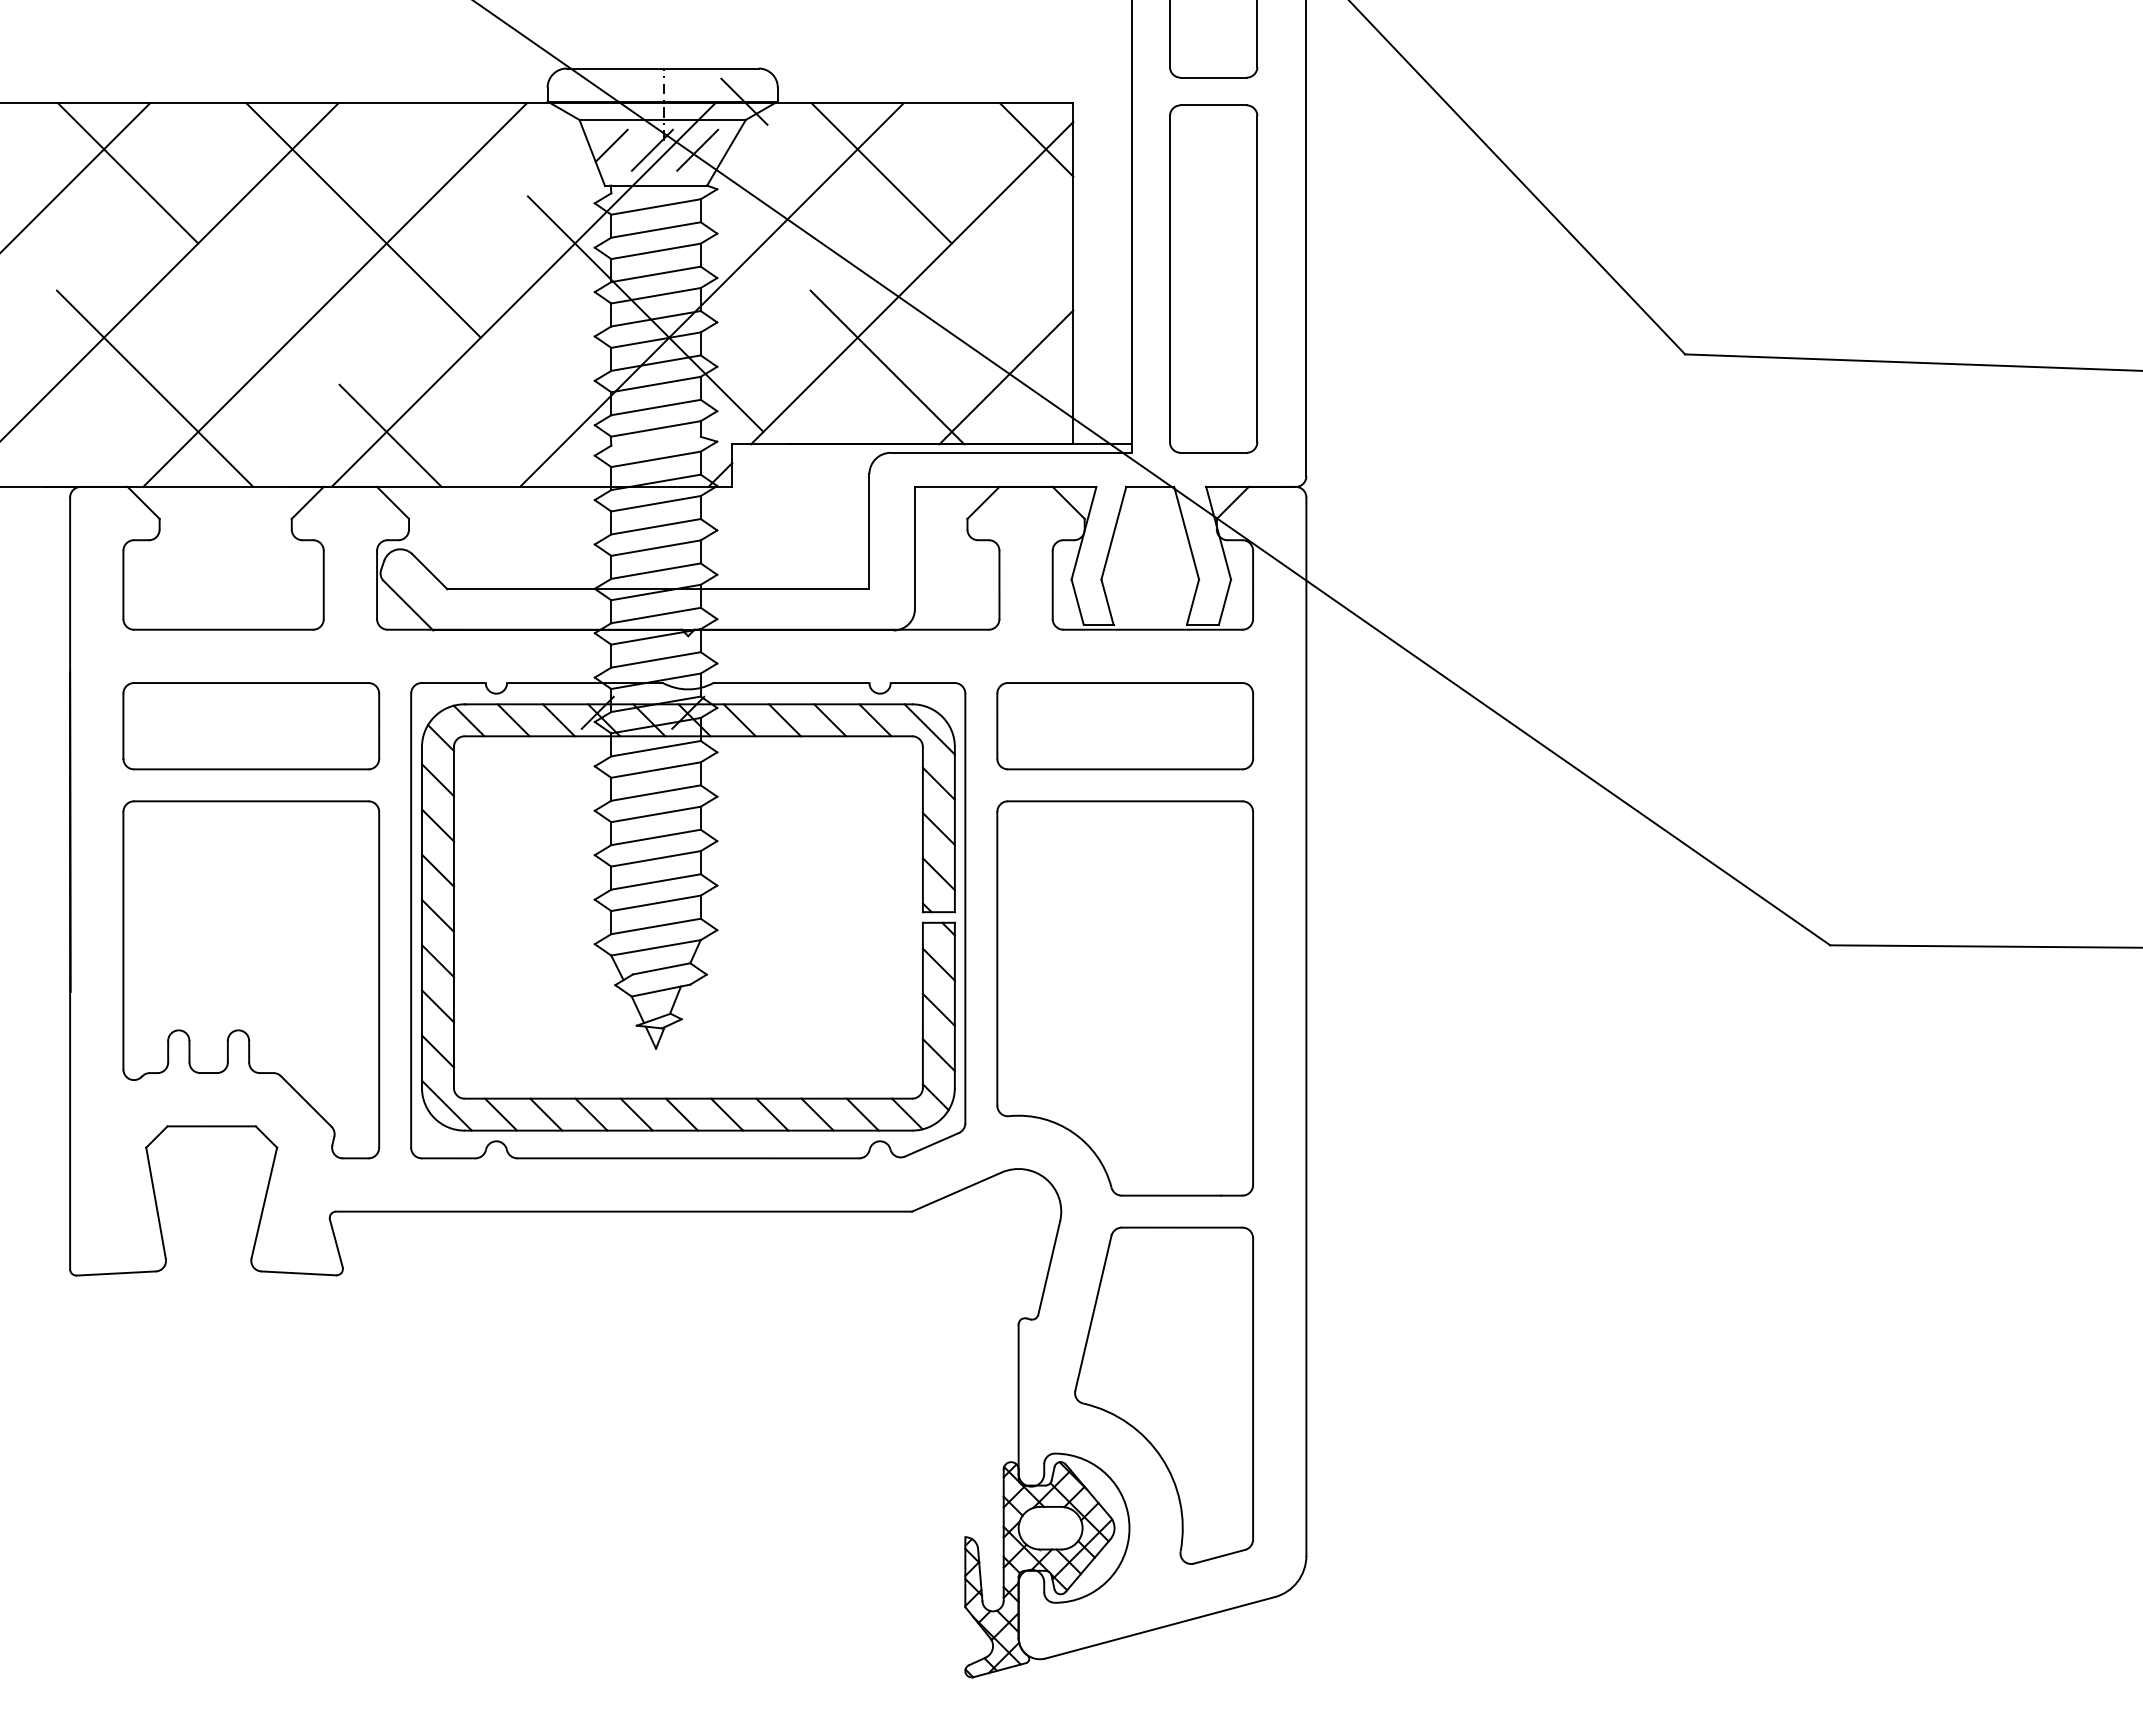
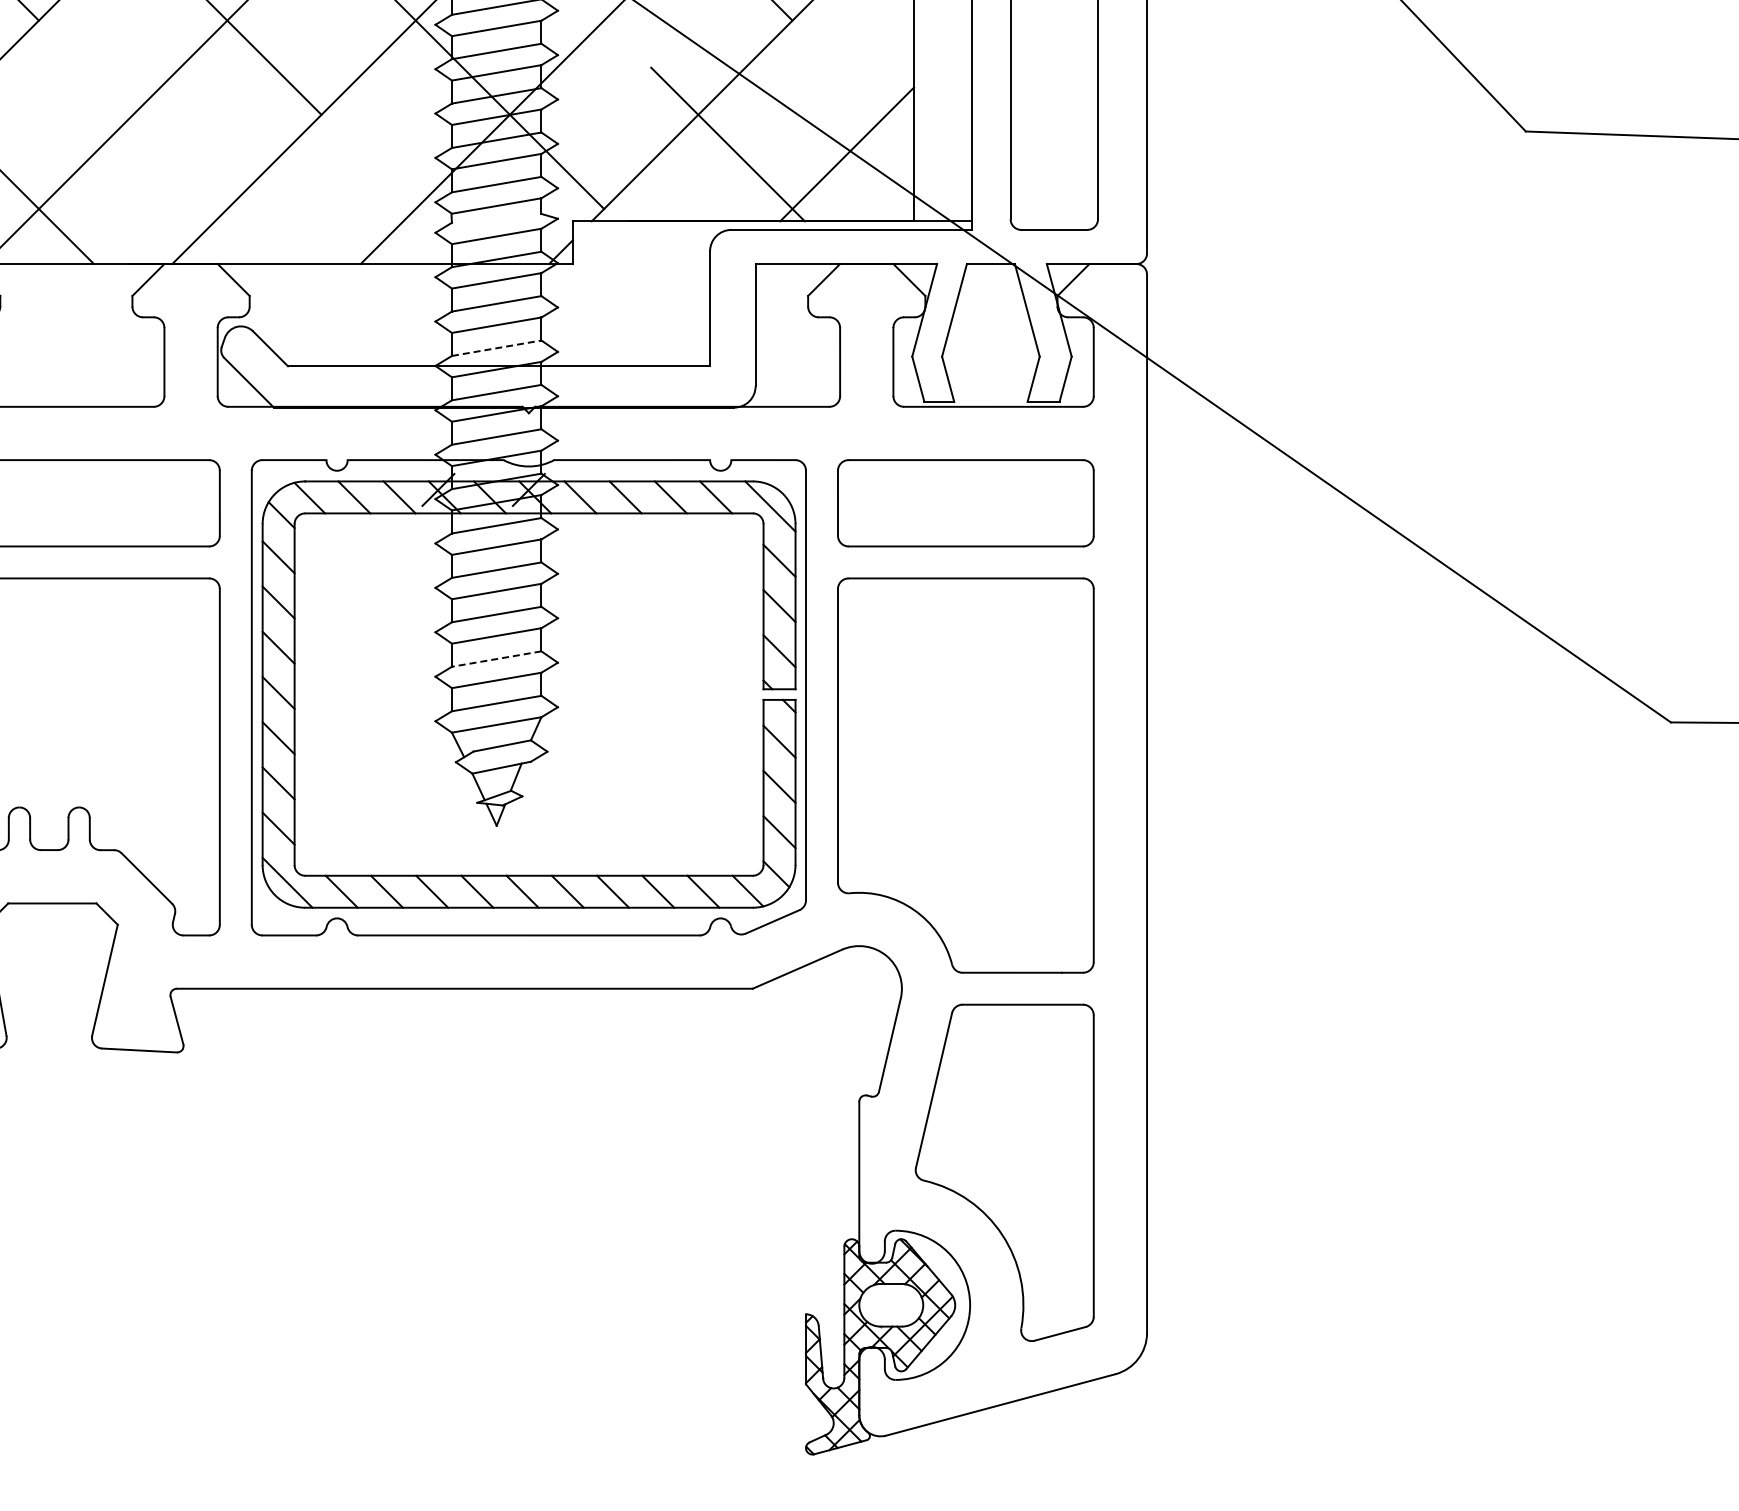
line: (390, 435) -> (231, 212), removed
line: (656, 571) -> (497, 348), solid -> dashed
line: (655, 882) -> (496, 659), solid -> dashed

